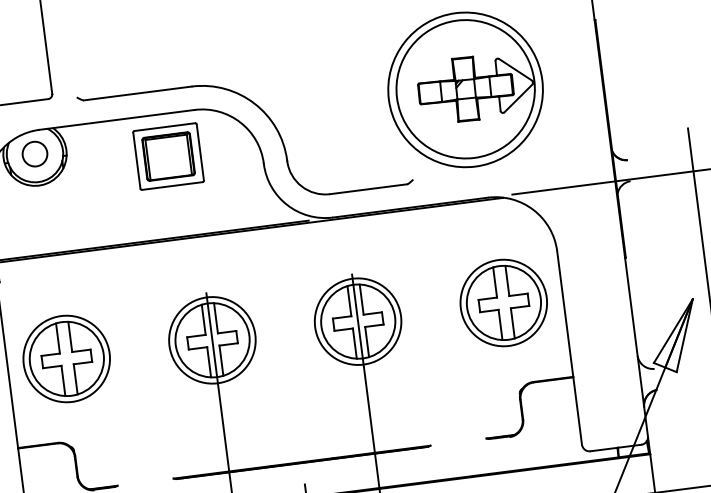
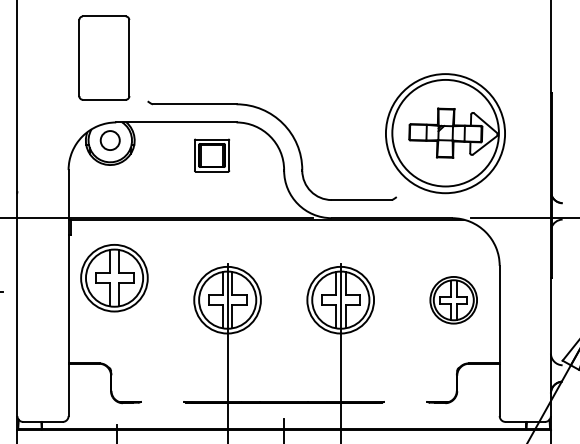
part: (167, 156) -> (211, 155), size x0.7
part: (503, 303) -> (453, 300), size x0.7
part: (66, 359) -> (114, 278), moved

